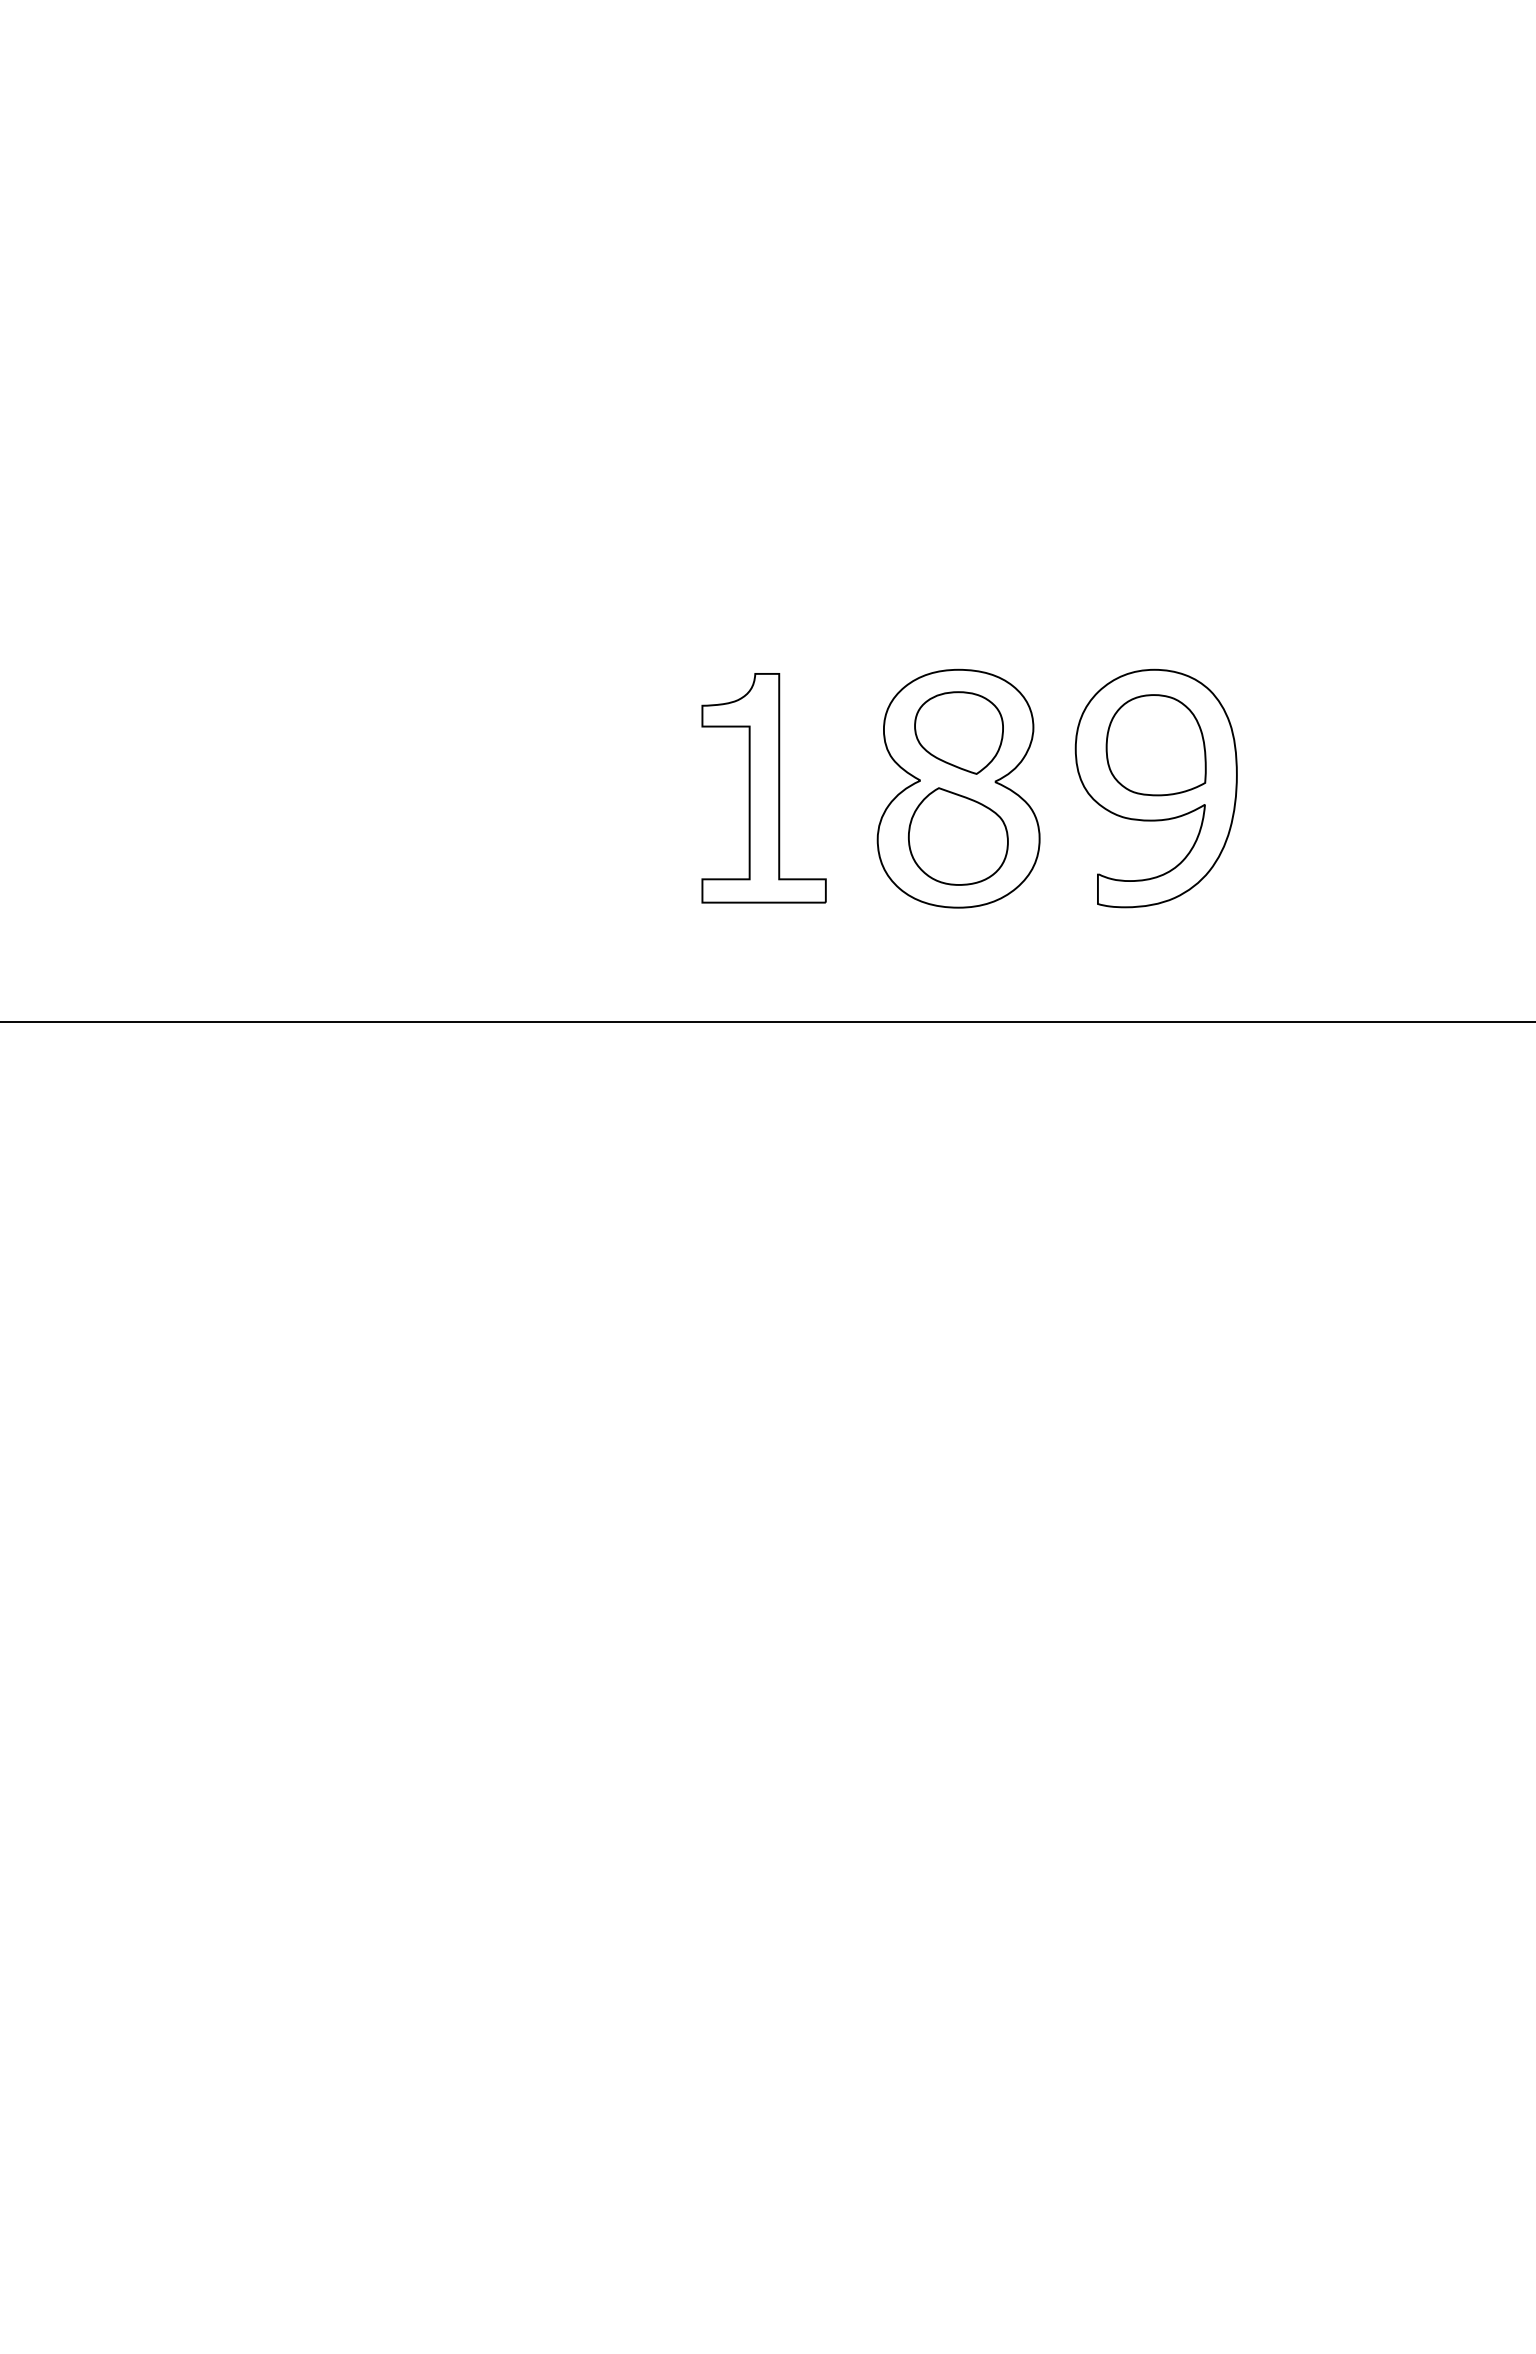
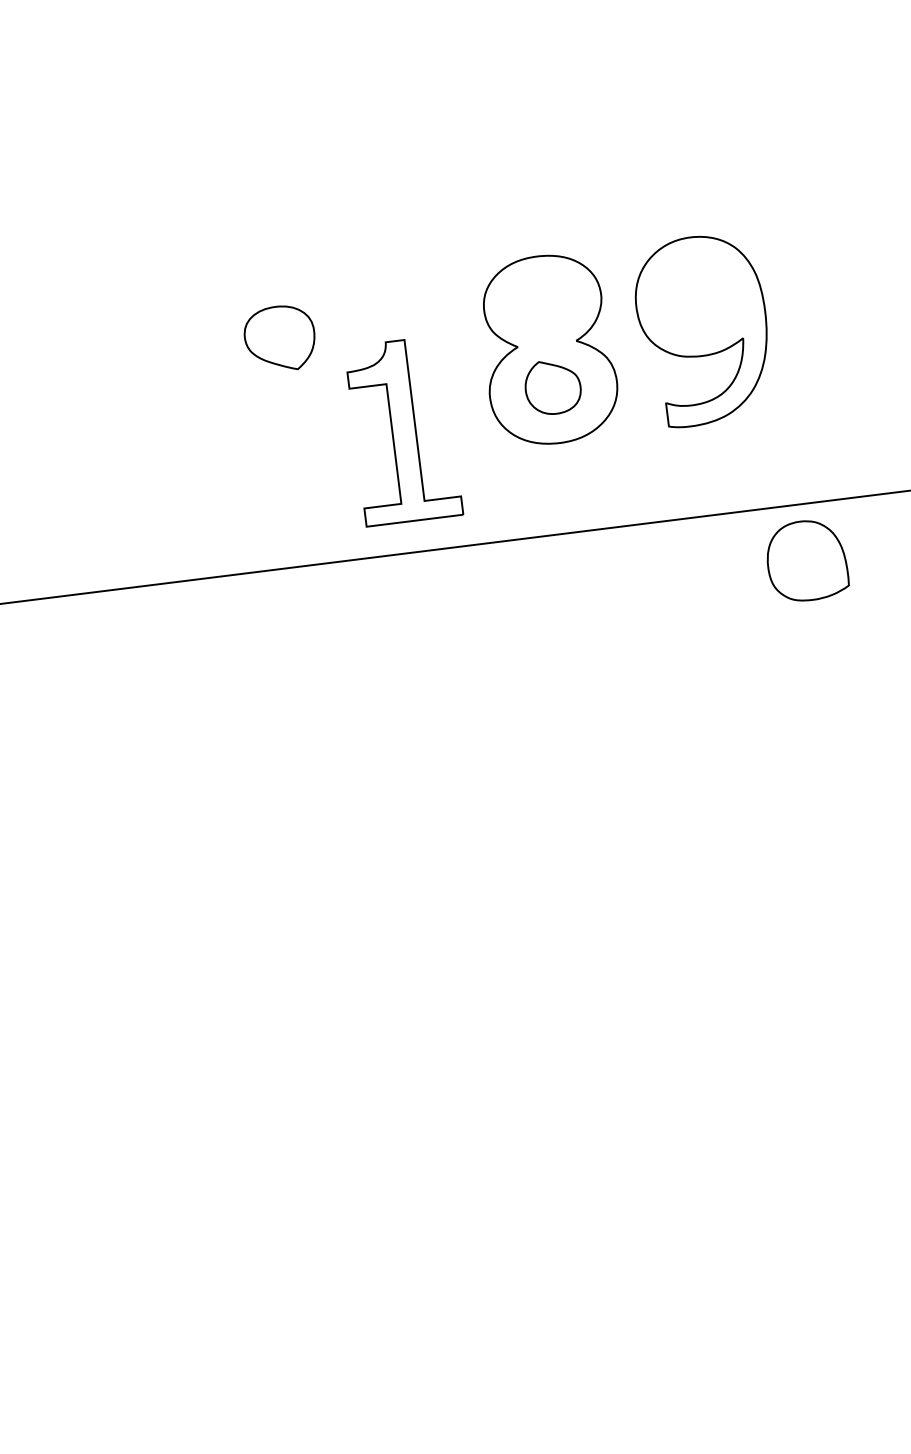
part: (958, 732) -> (279, 338), moved
part: (1155, 745) -> (806, 561), moved
part: (763, 788) -> (403, 431), moved
part: (958, 836) -> (553, 387), size x0.7

